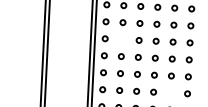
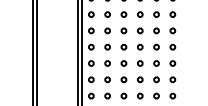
circle: (122, 39) -> (107, 30), added
circle: (170, 92) -> (156, 79), added

